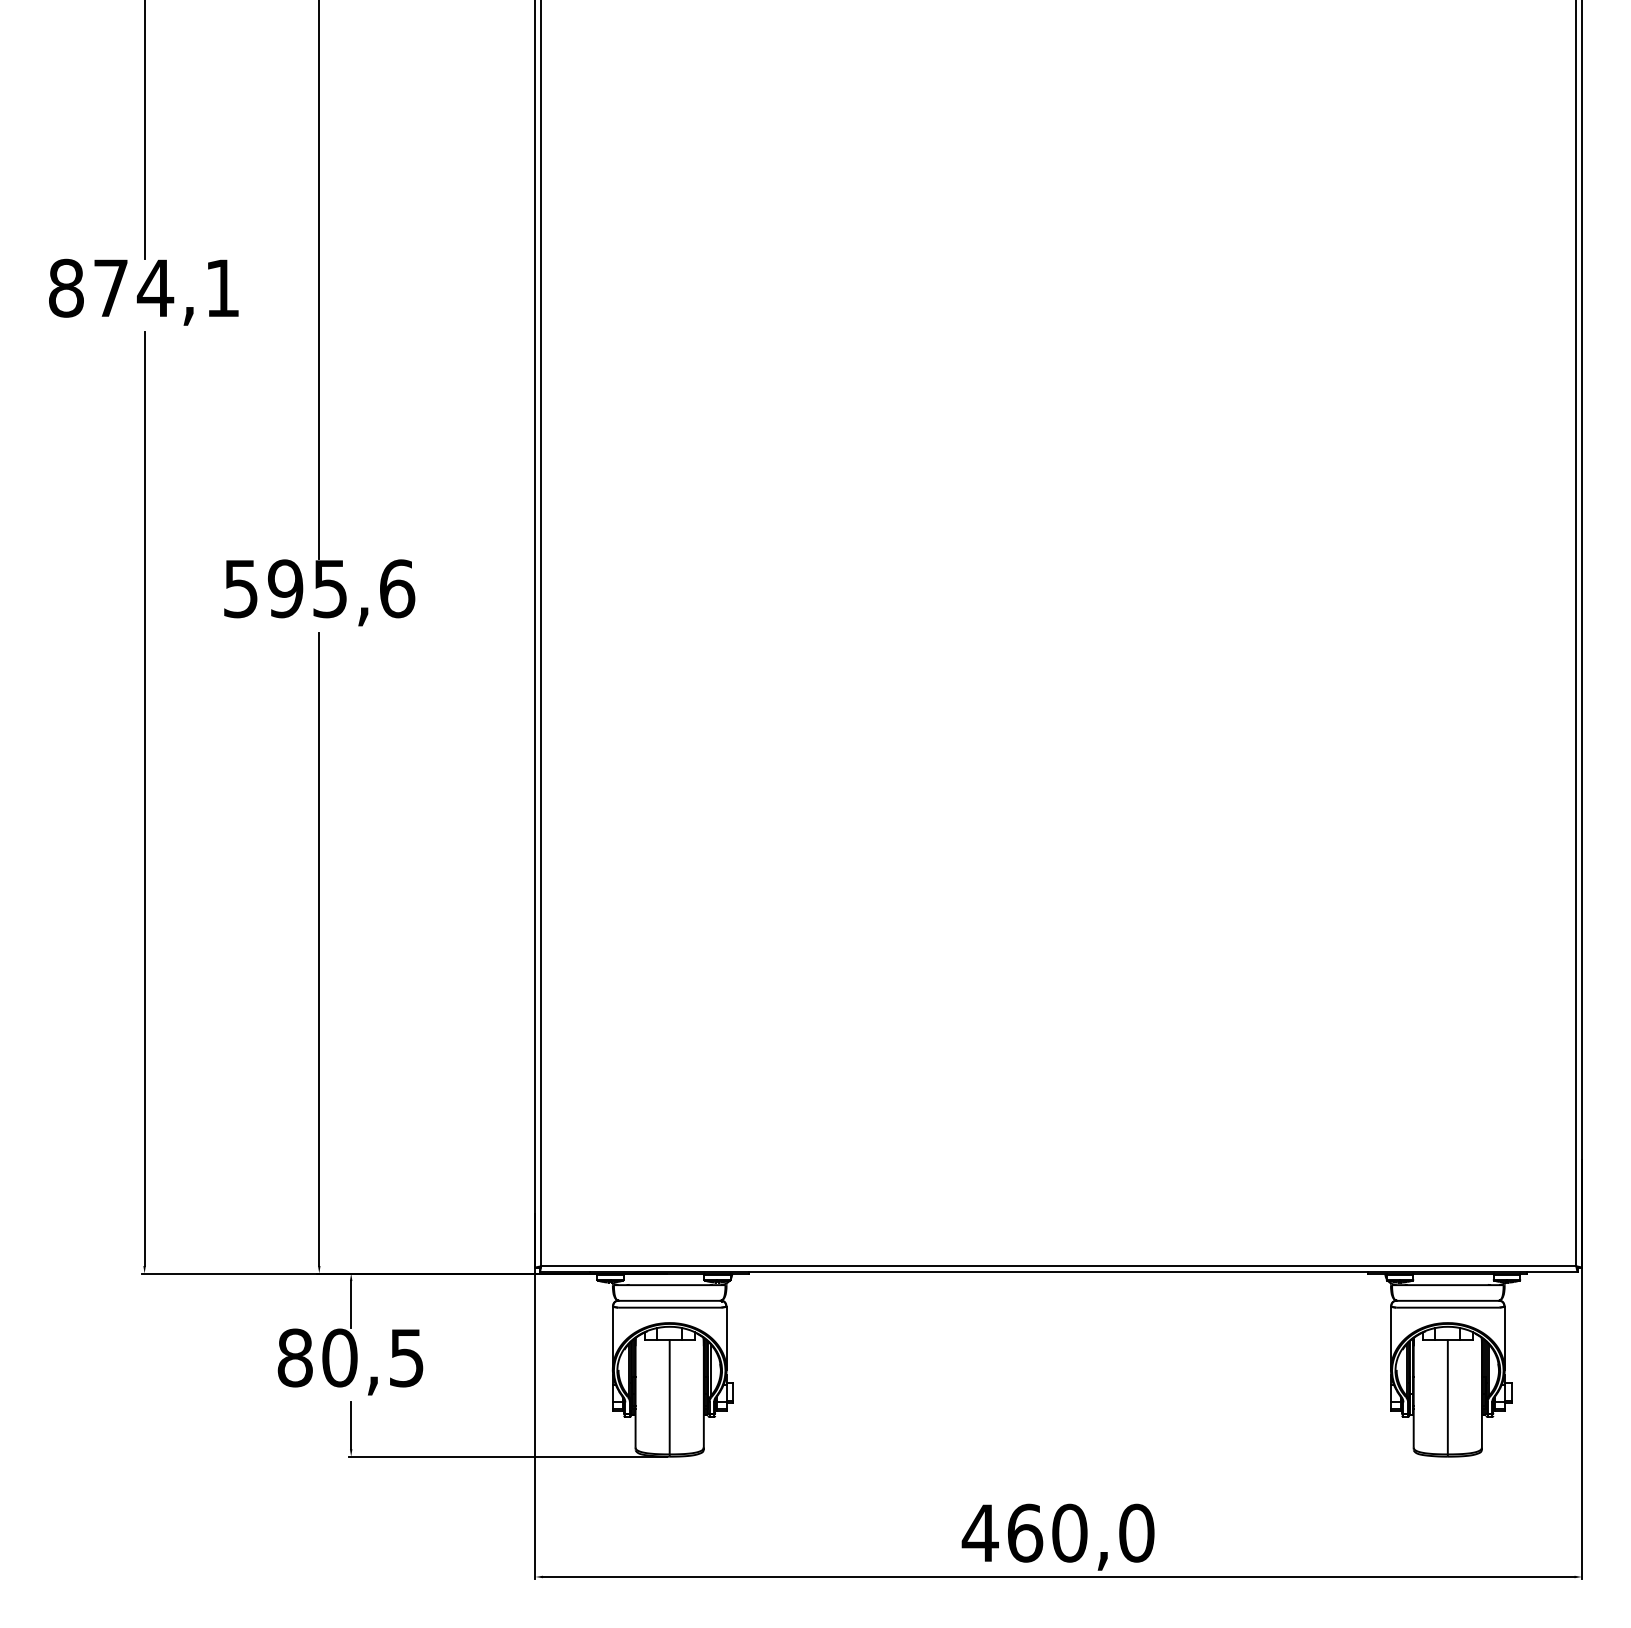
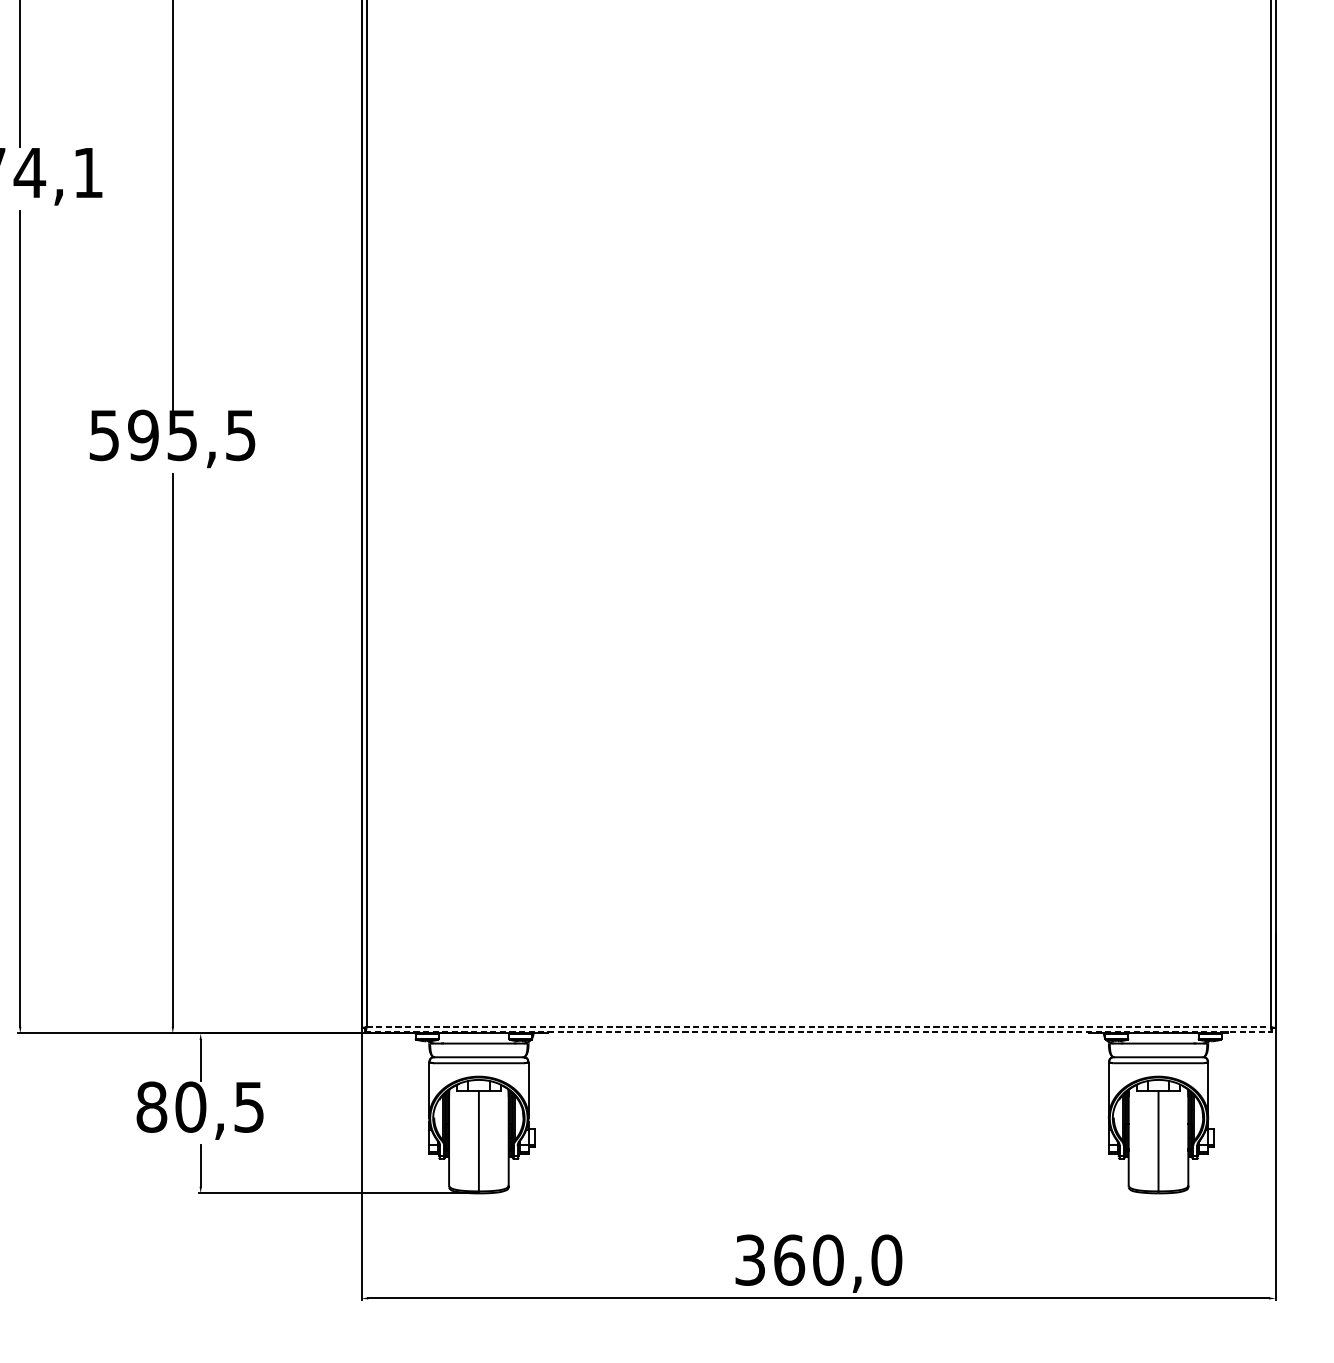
text: (397, 588) -> (241, 435), 595,6 -> 595,5
line: (1058, 1266) -> (818, 1027), solid -> dashed
line: (1059, 1272) -> (819, 1032), solid -> dashed
text: (979, 1532) -> (749, 1259), 460,0 -> 360,0

